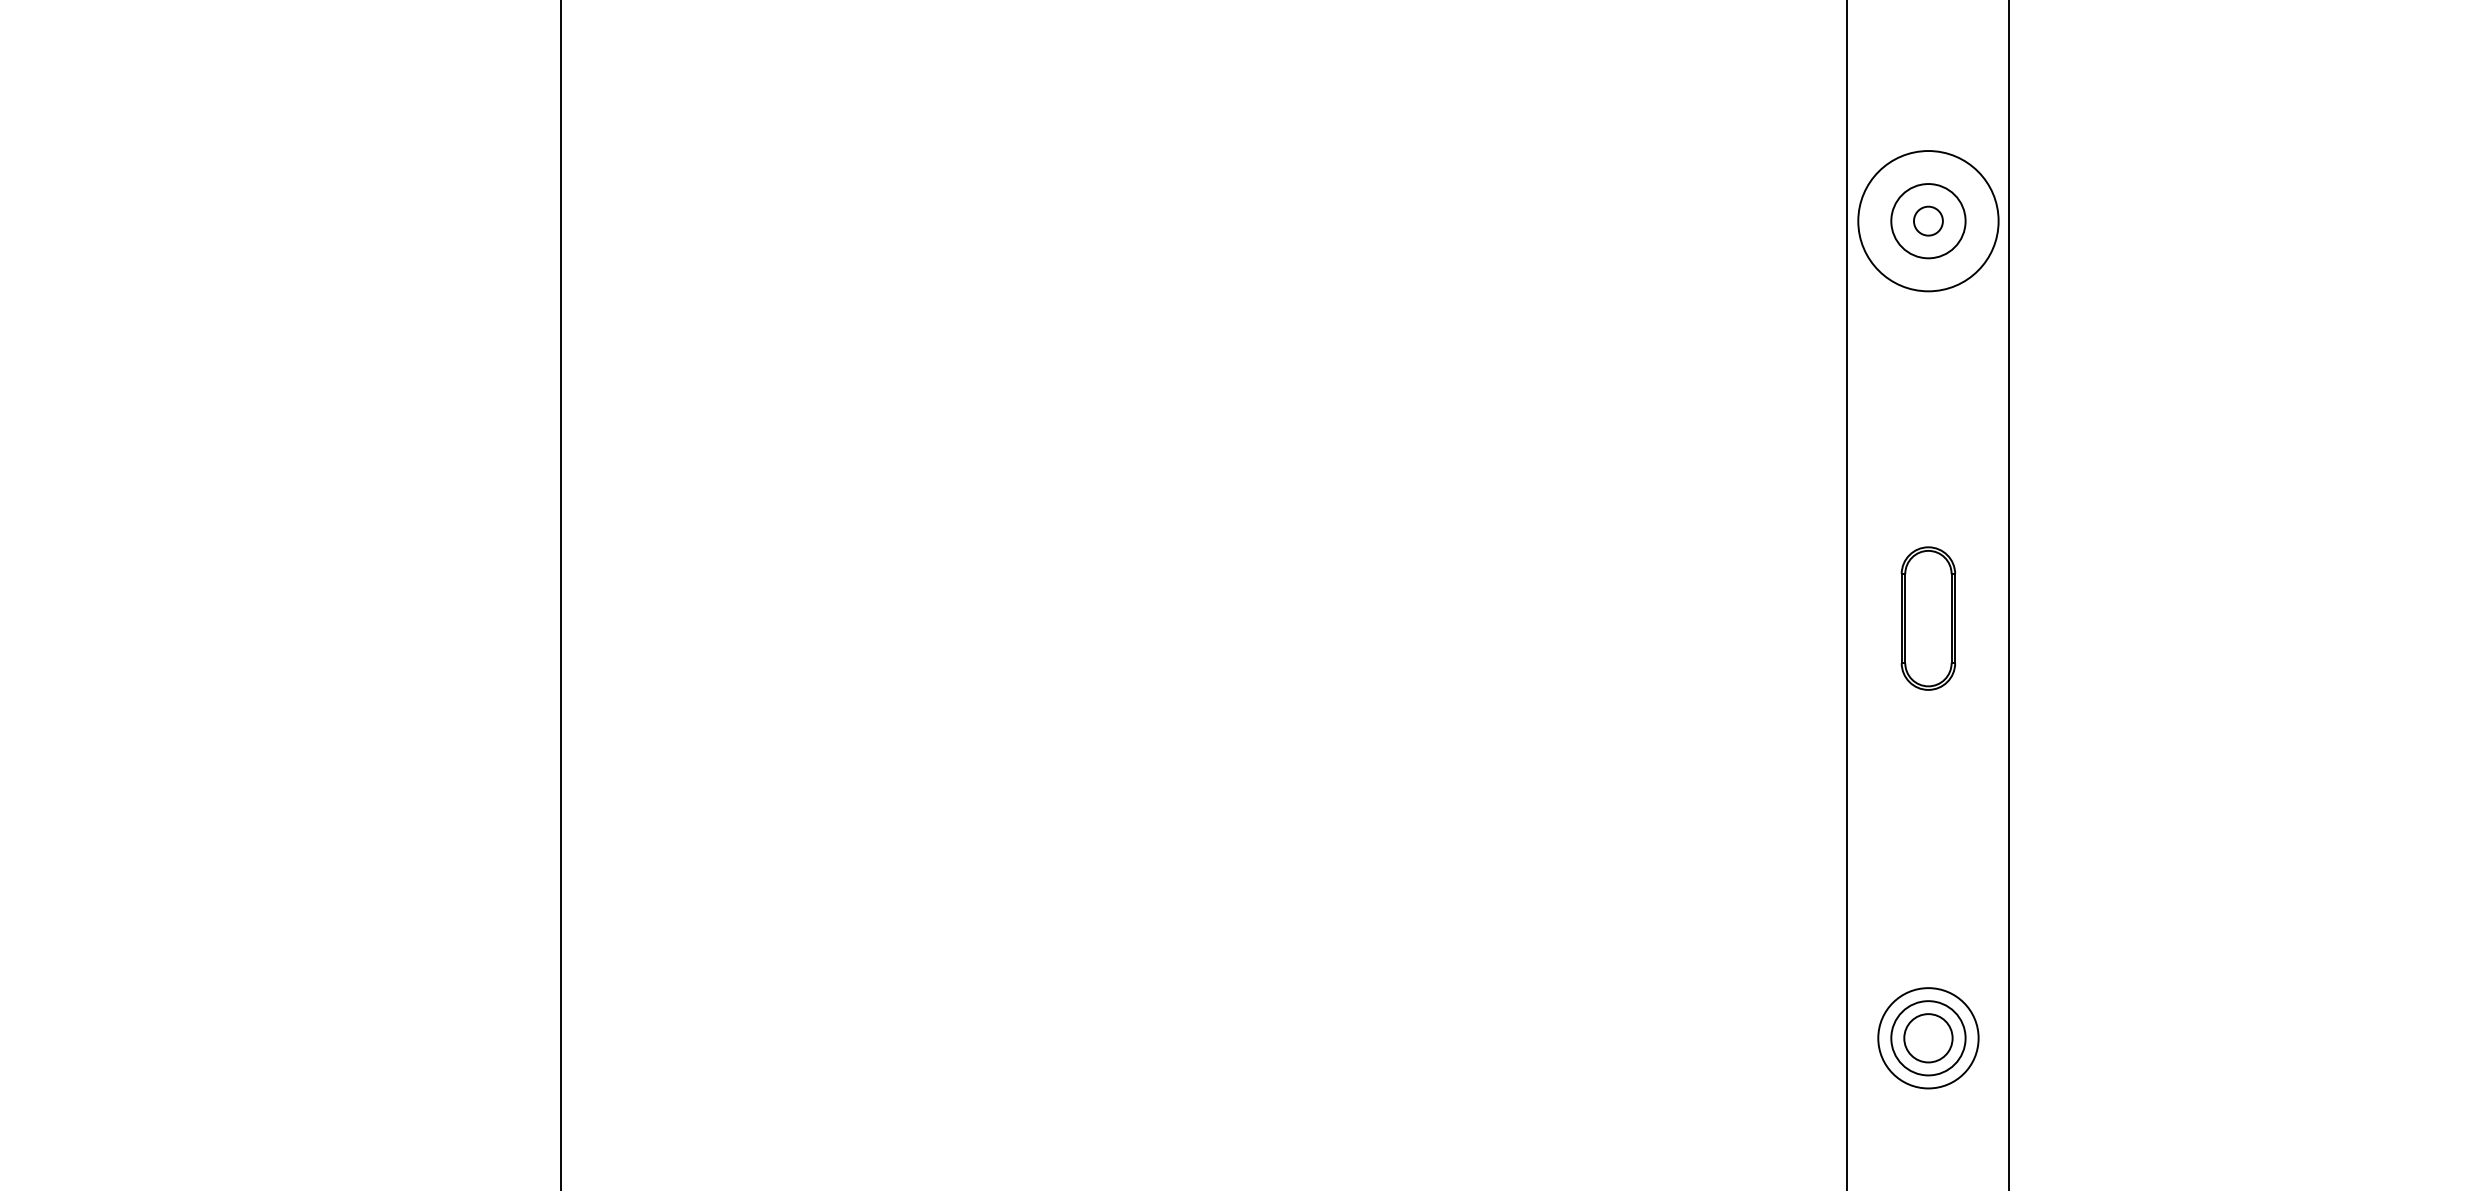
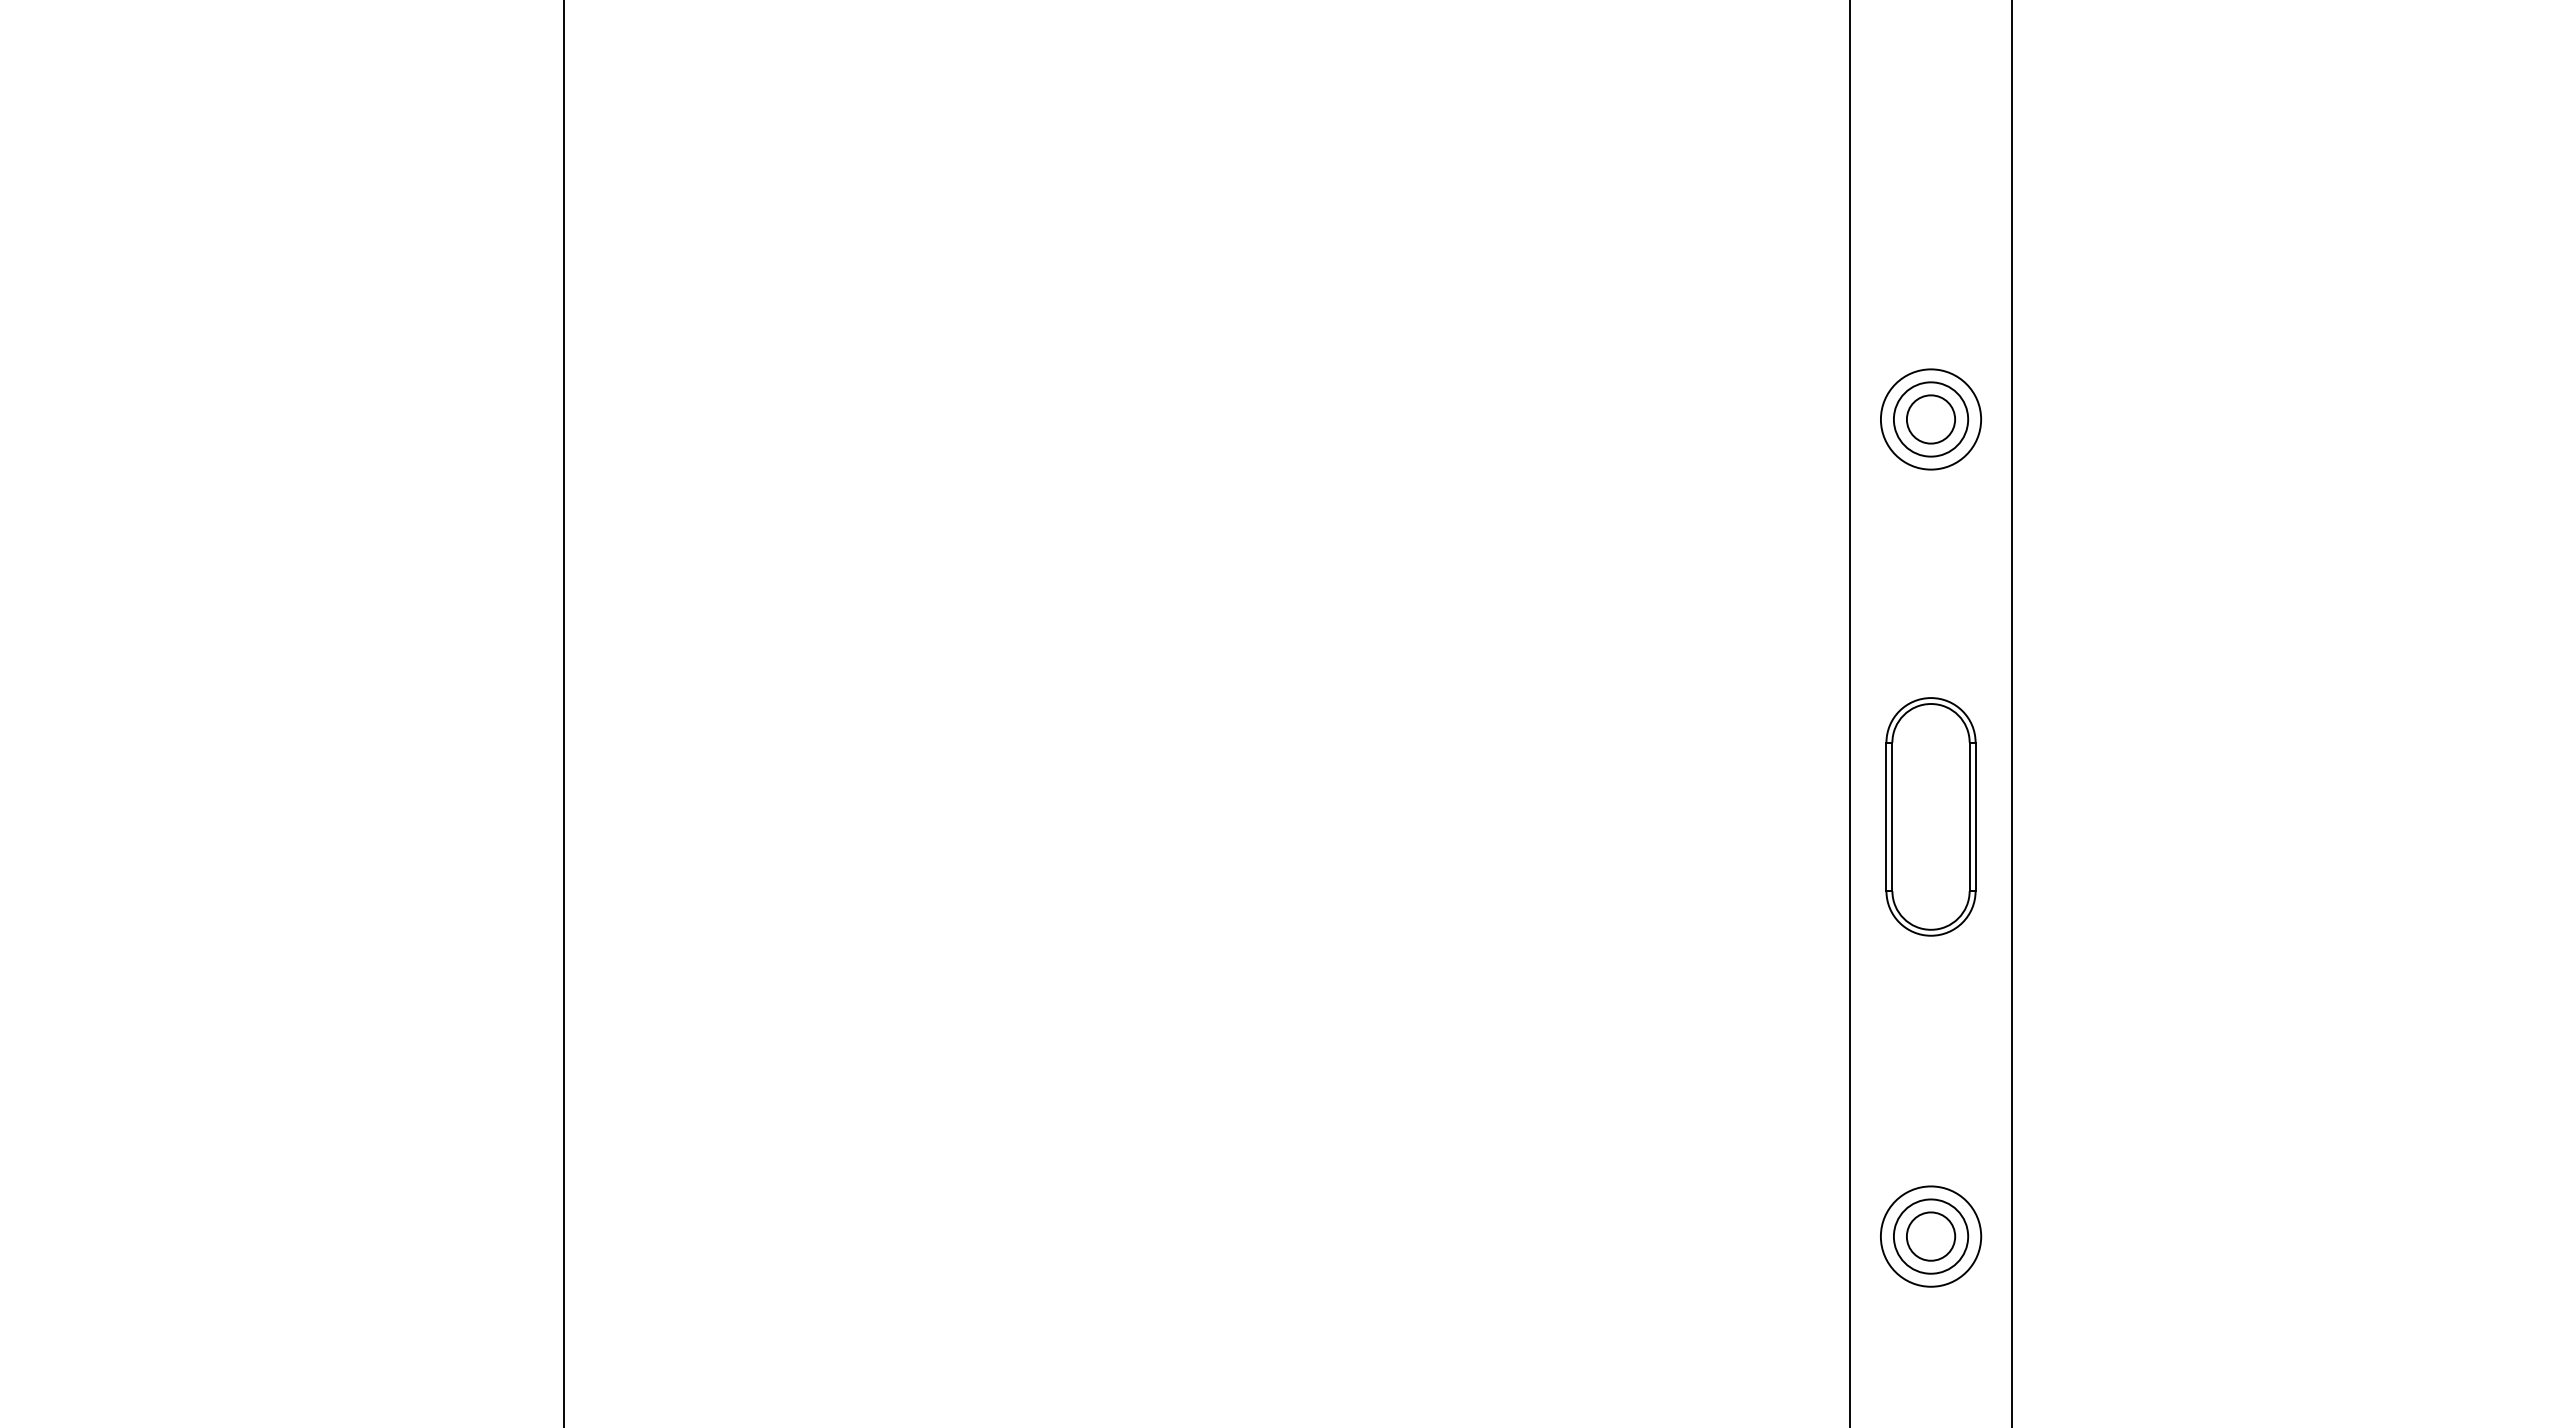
circle: (1927, 221) -> (1930, 419), size x0.71
circle: (1927, 221) -> (1930, 419), size x1.67
part: (1927, 618) -> (1930, 816), size x1.67

